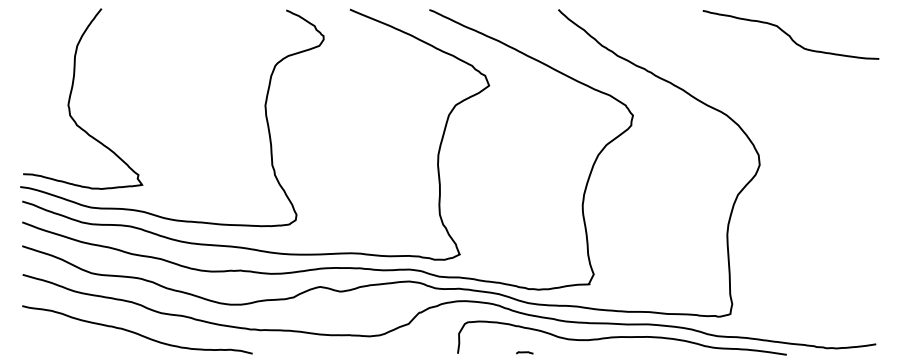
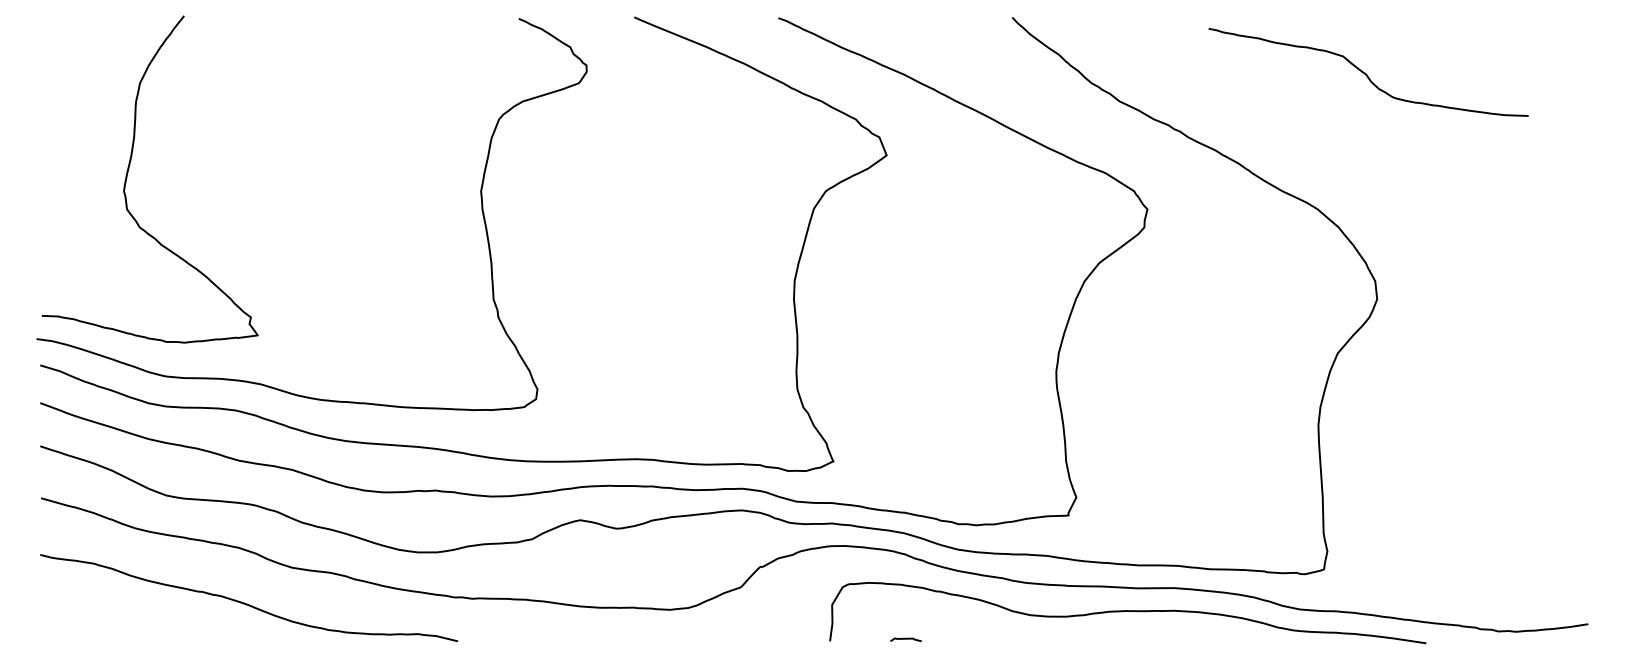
curve: (789, 34) -> (1365, 71), moved
line: (524, 352) -> (905, 639), moved

